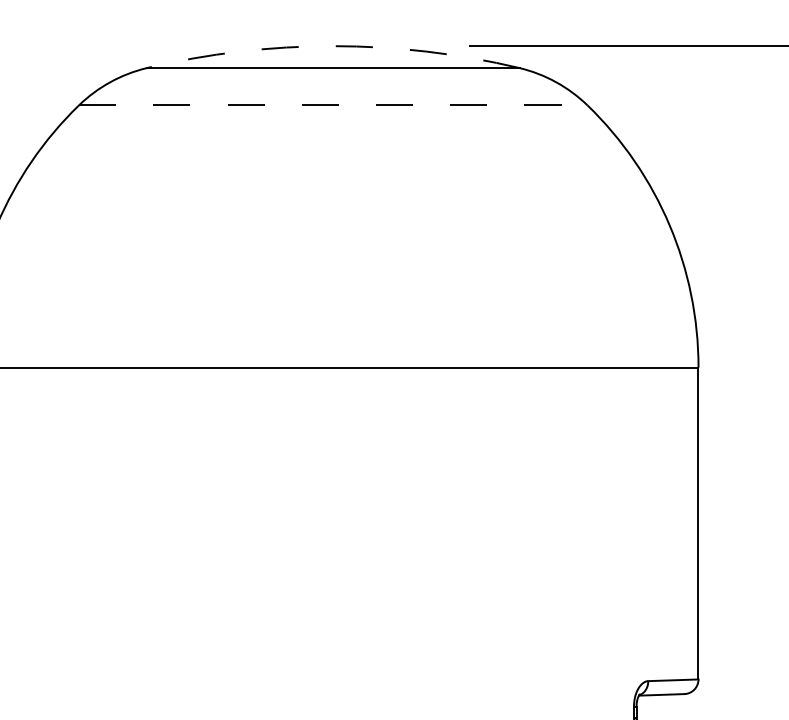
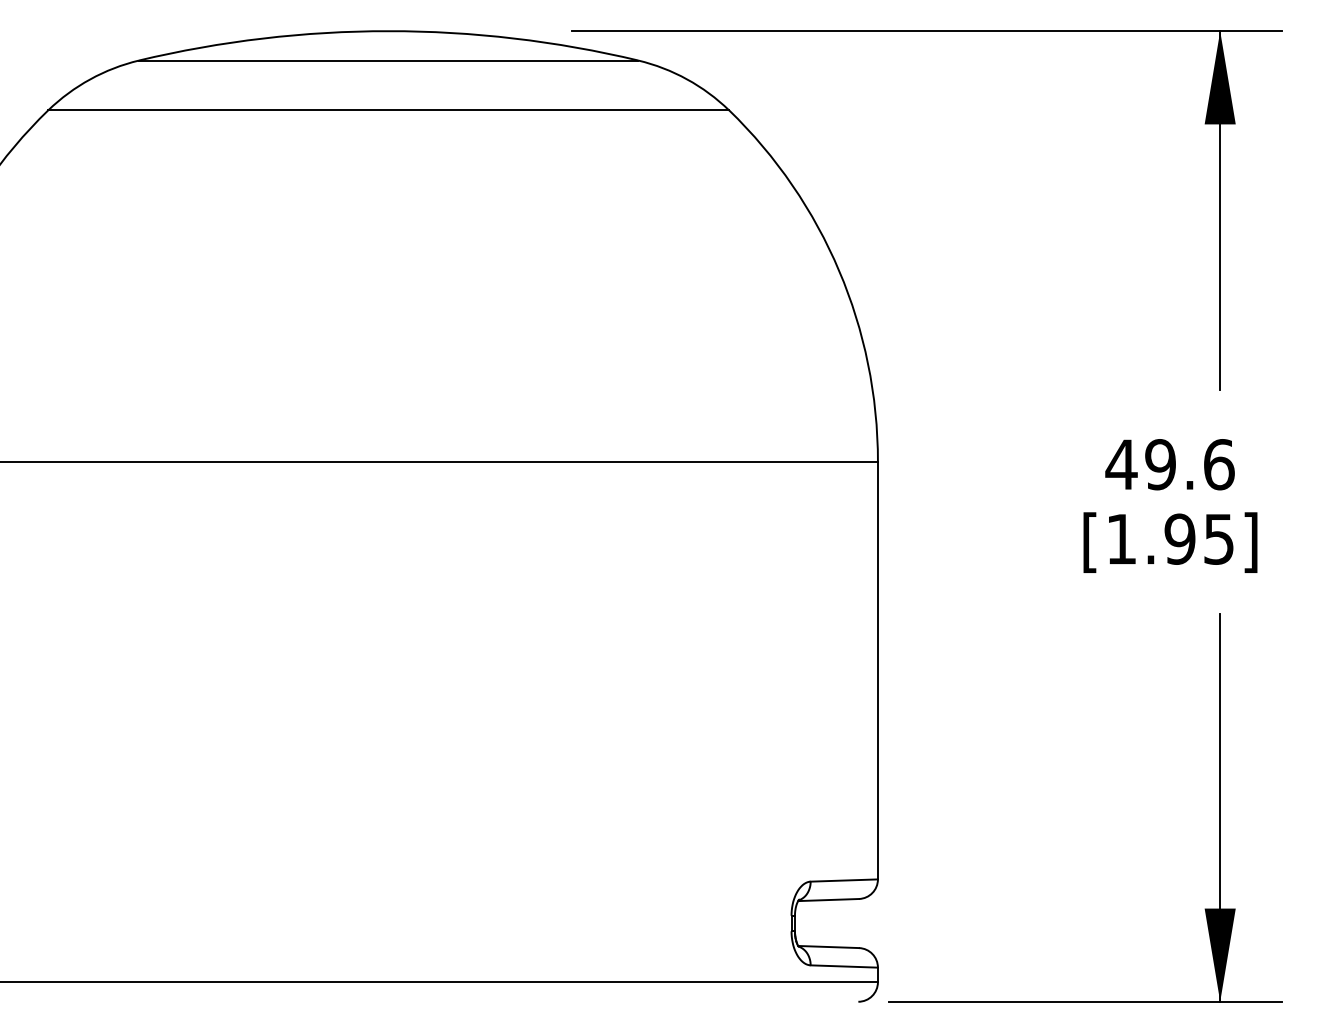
arc: (333, 46) -> (388, 31), dashed -> solid
line: (333, 105) -> (389, 110), dashed -> solid

